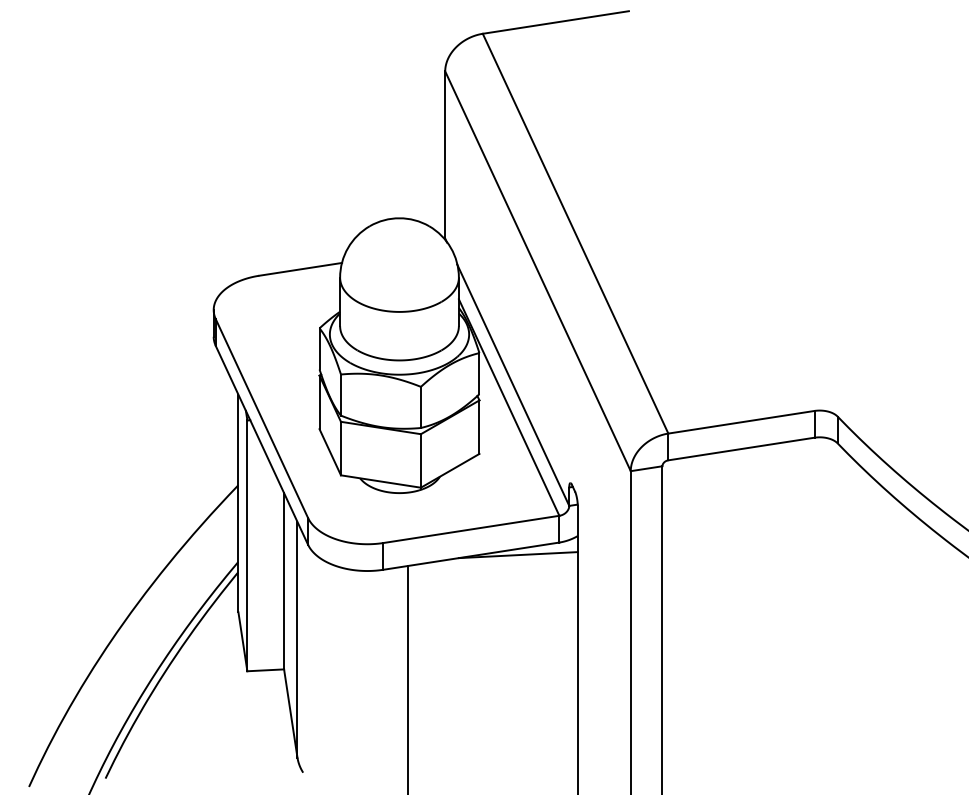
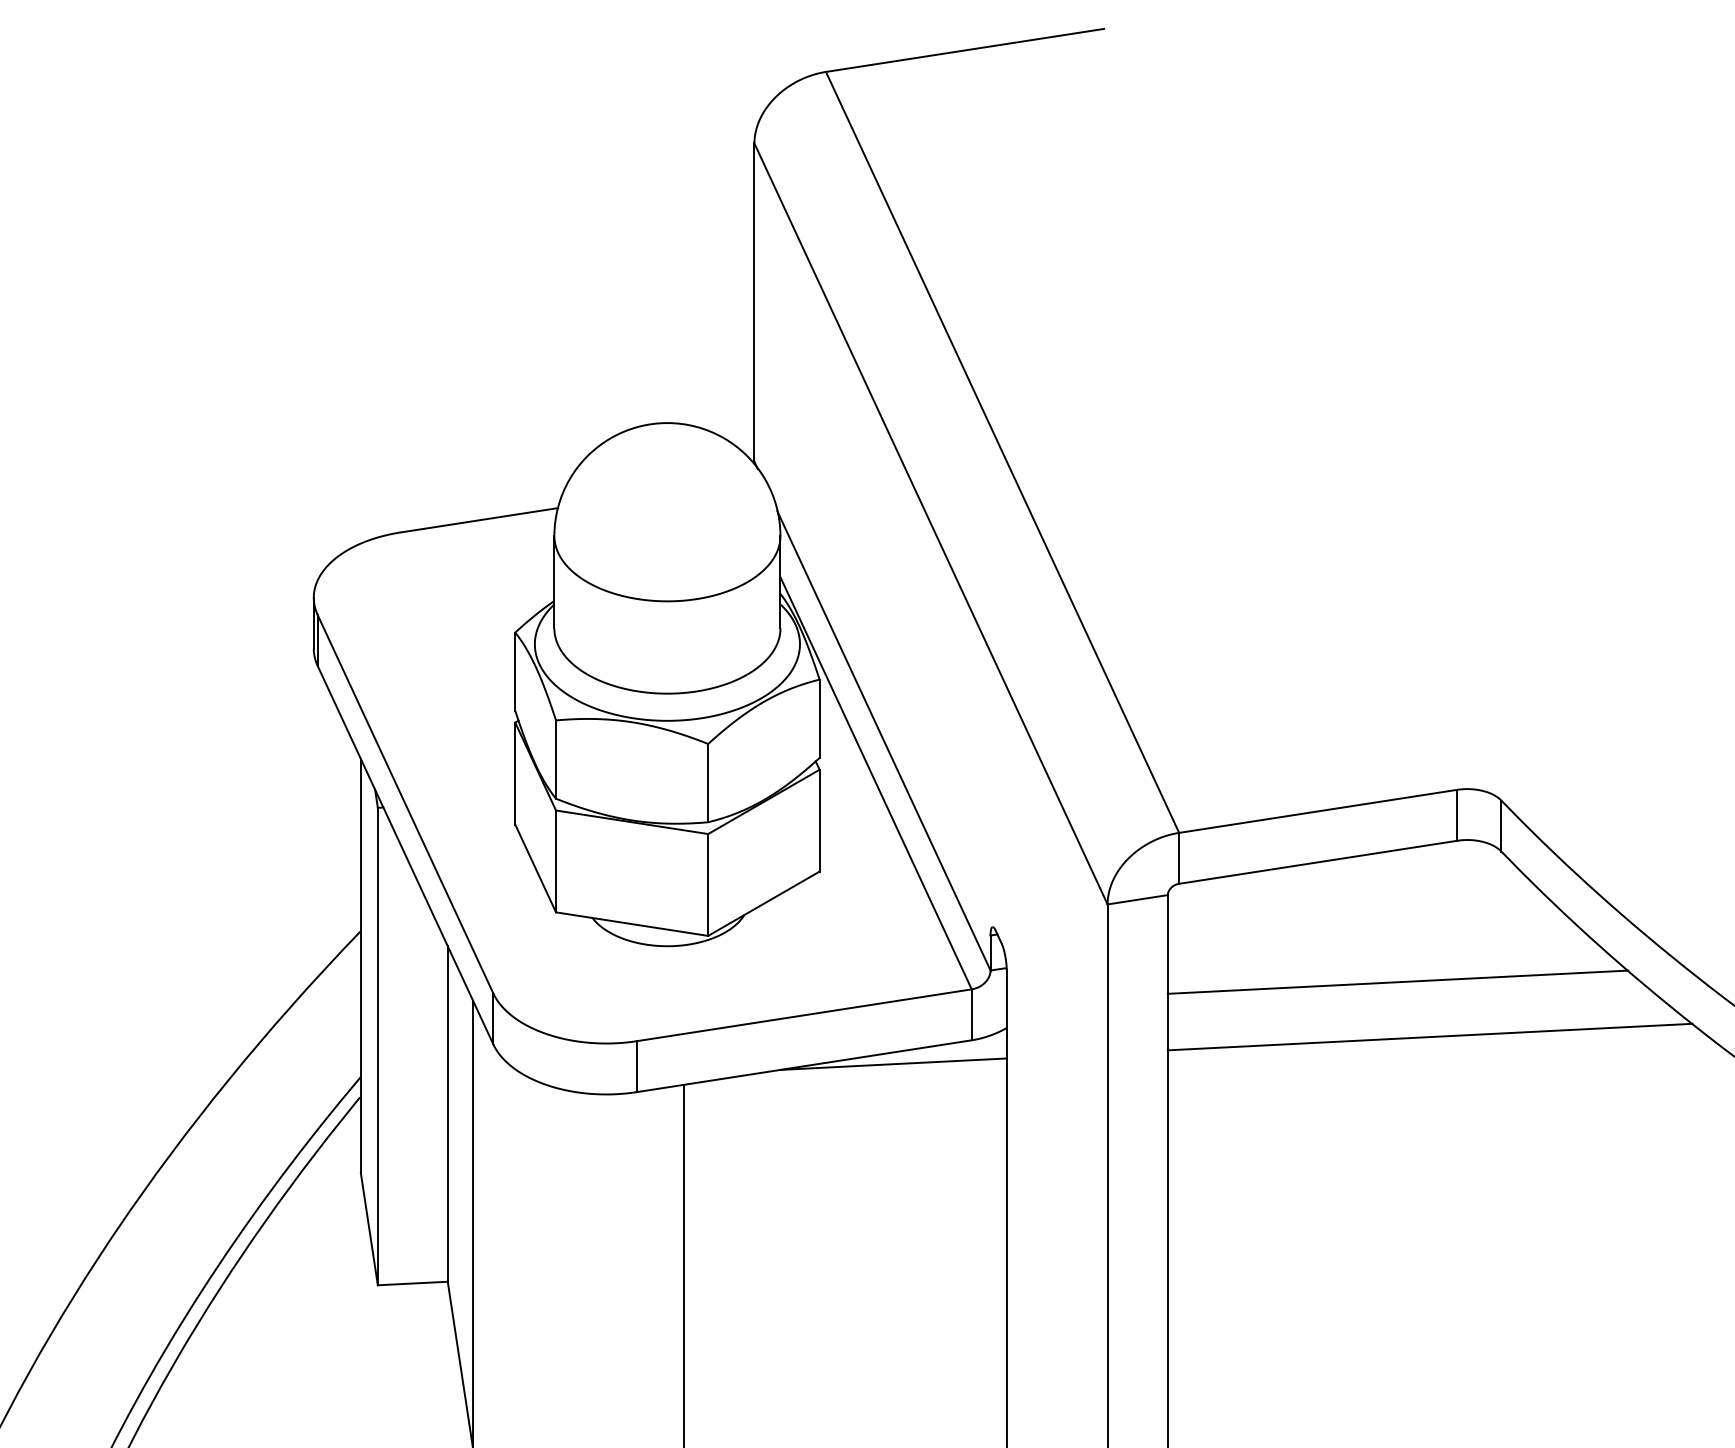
line: (783, 511) -> (1398, 981), added
line: (800, 540) -> (1430, 1036), added

